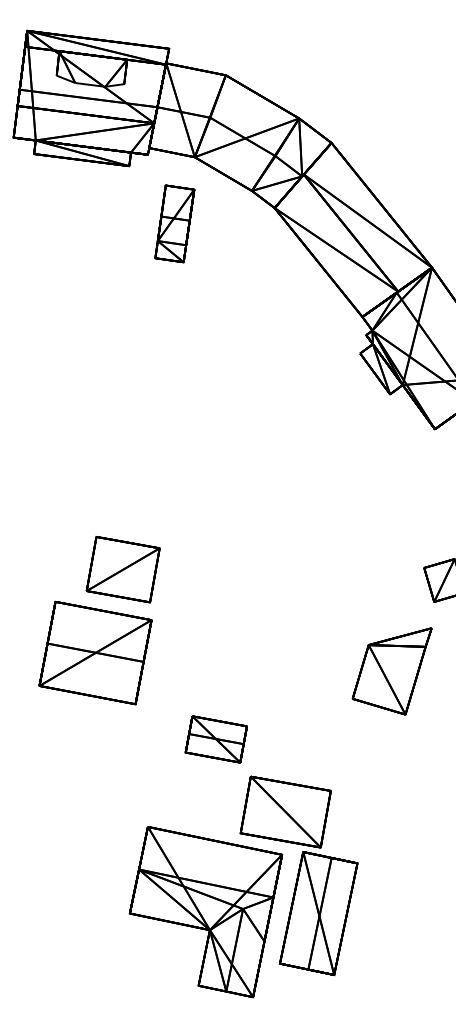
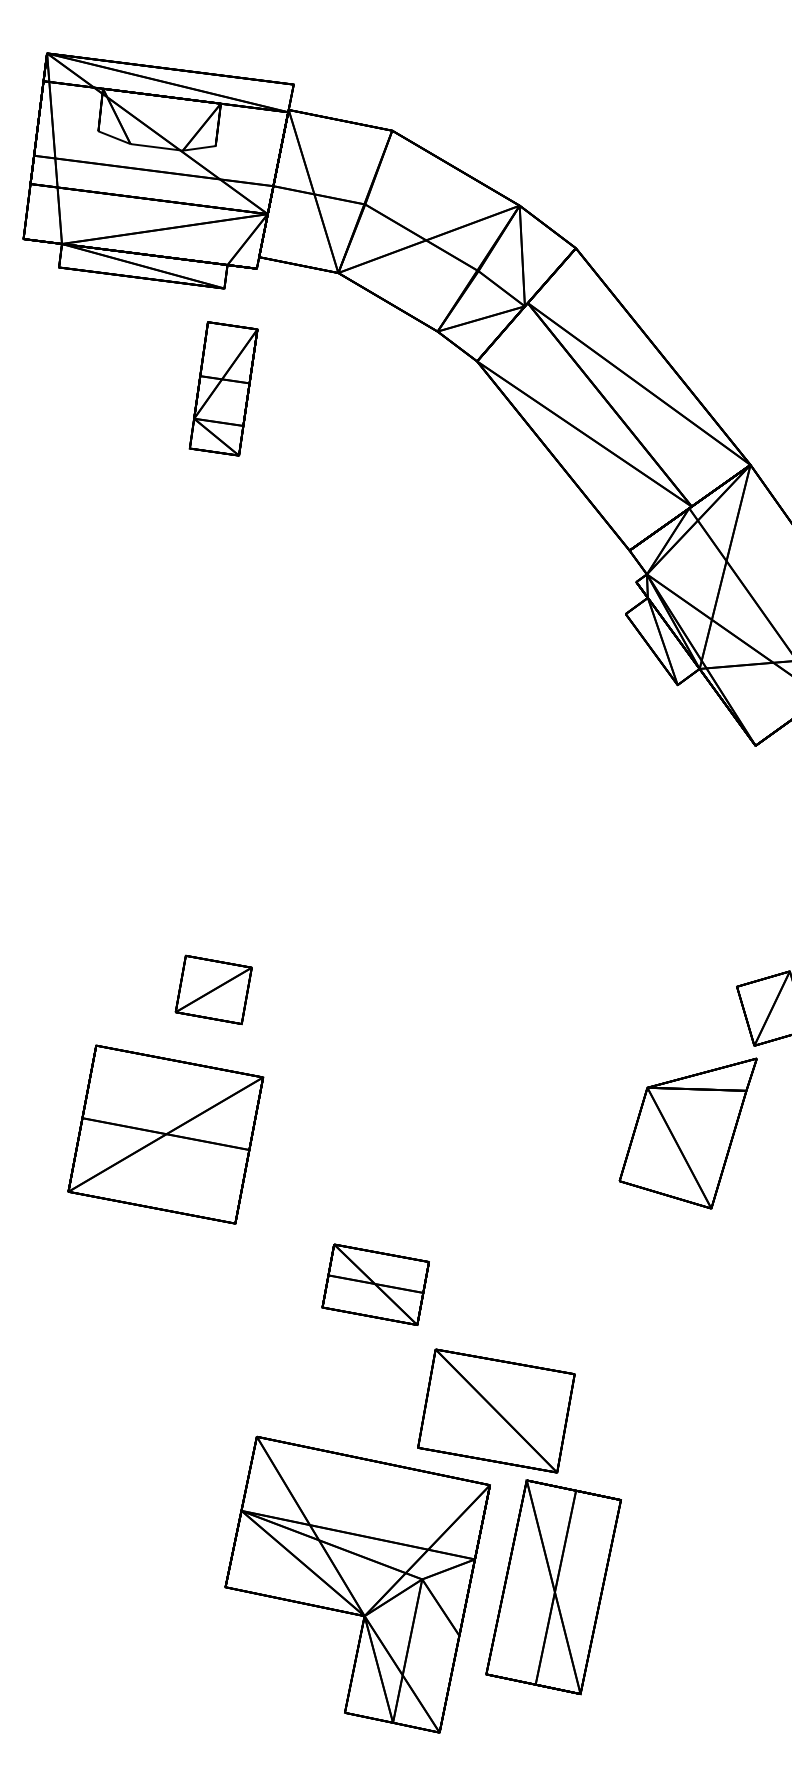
part: (174, 223) -> (223, 388), moved
part: (122, 569) -> (212, 989), size x0.6
part: (391, 671) -> (687, 1133), moved

